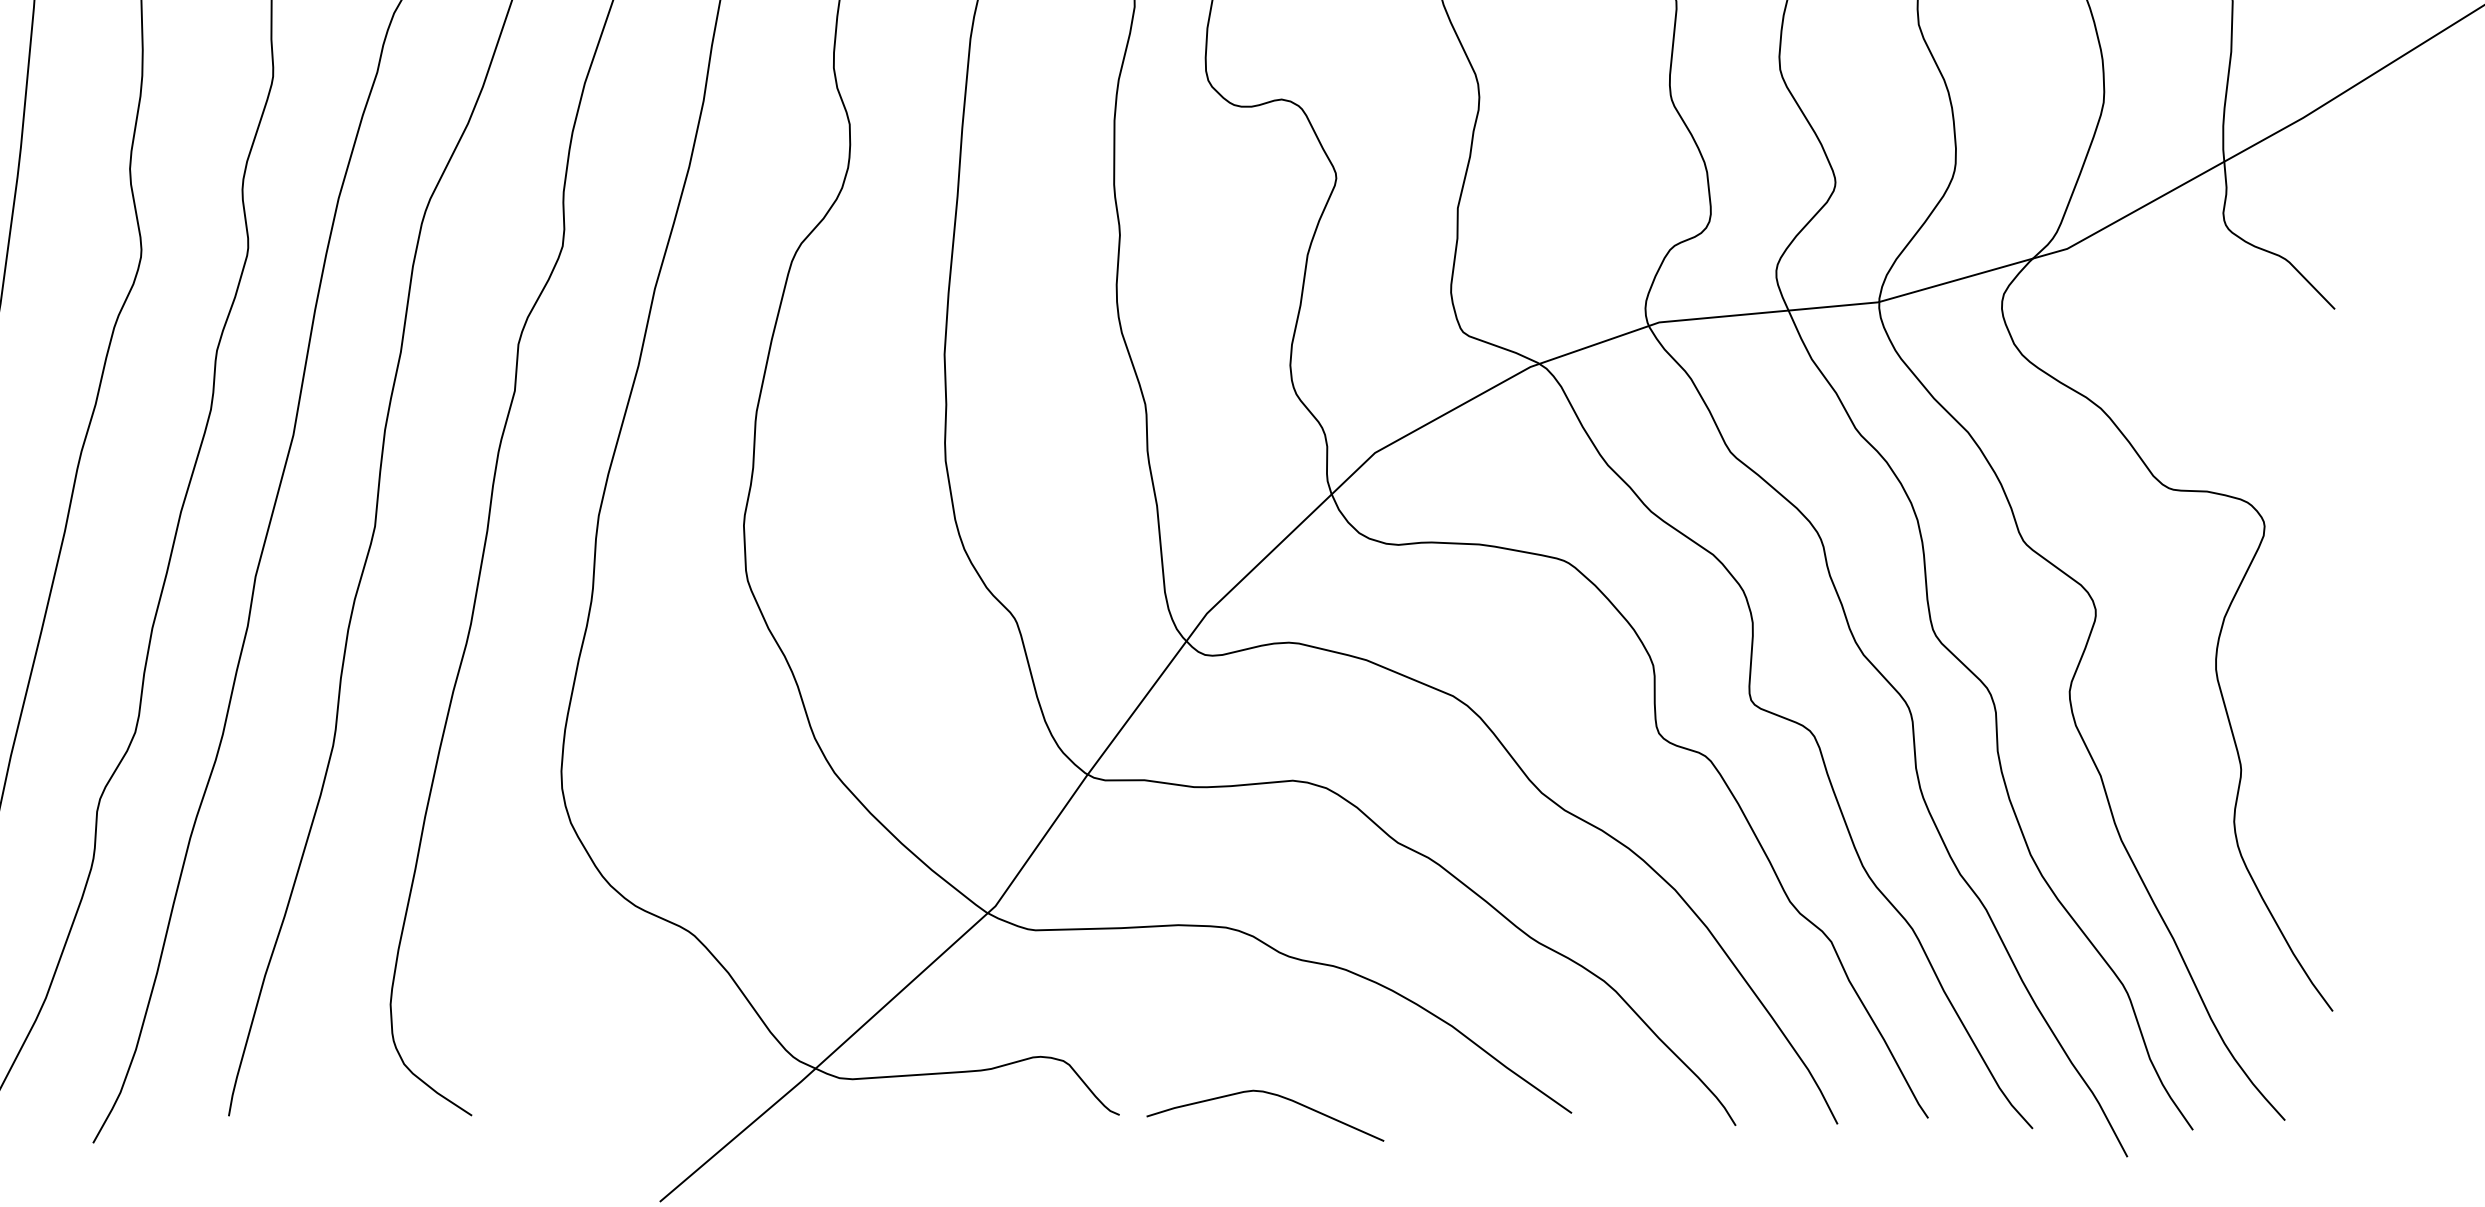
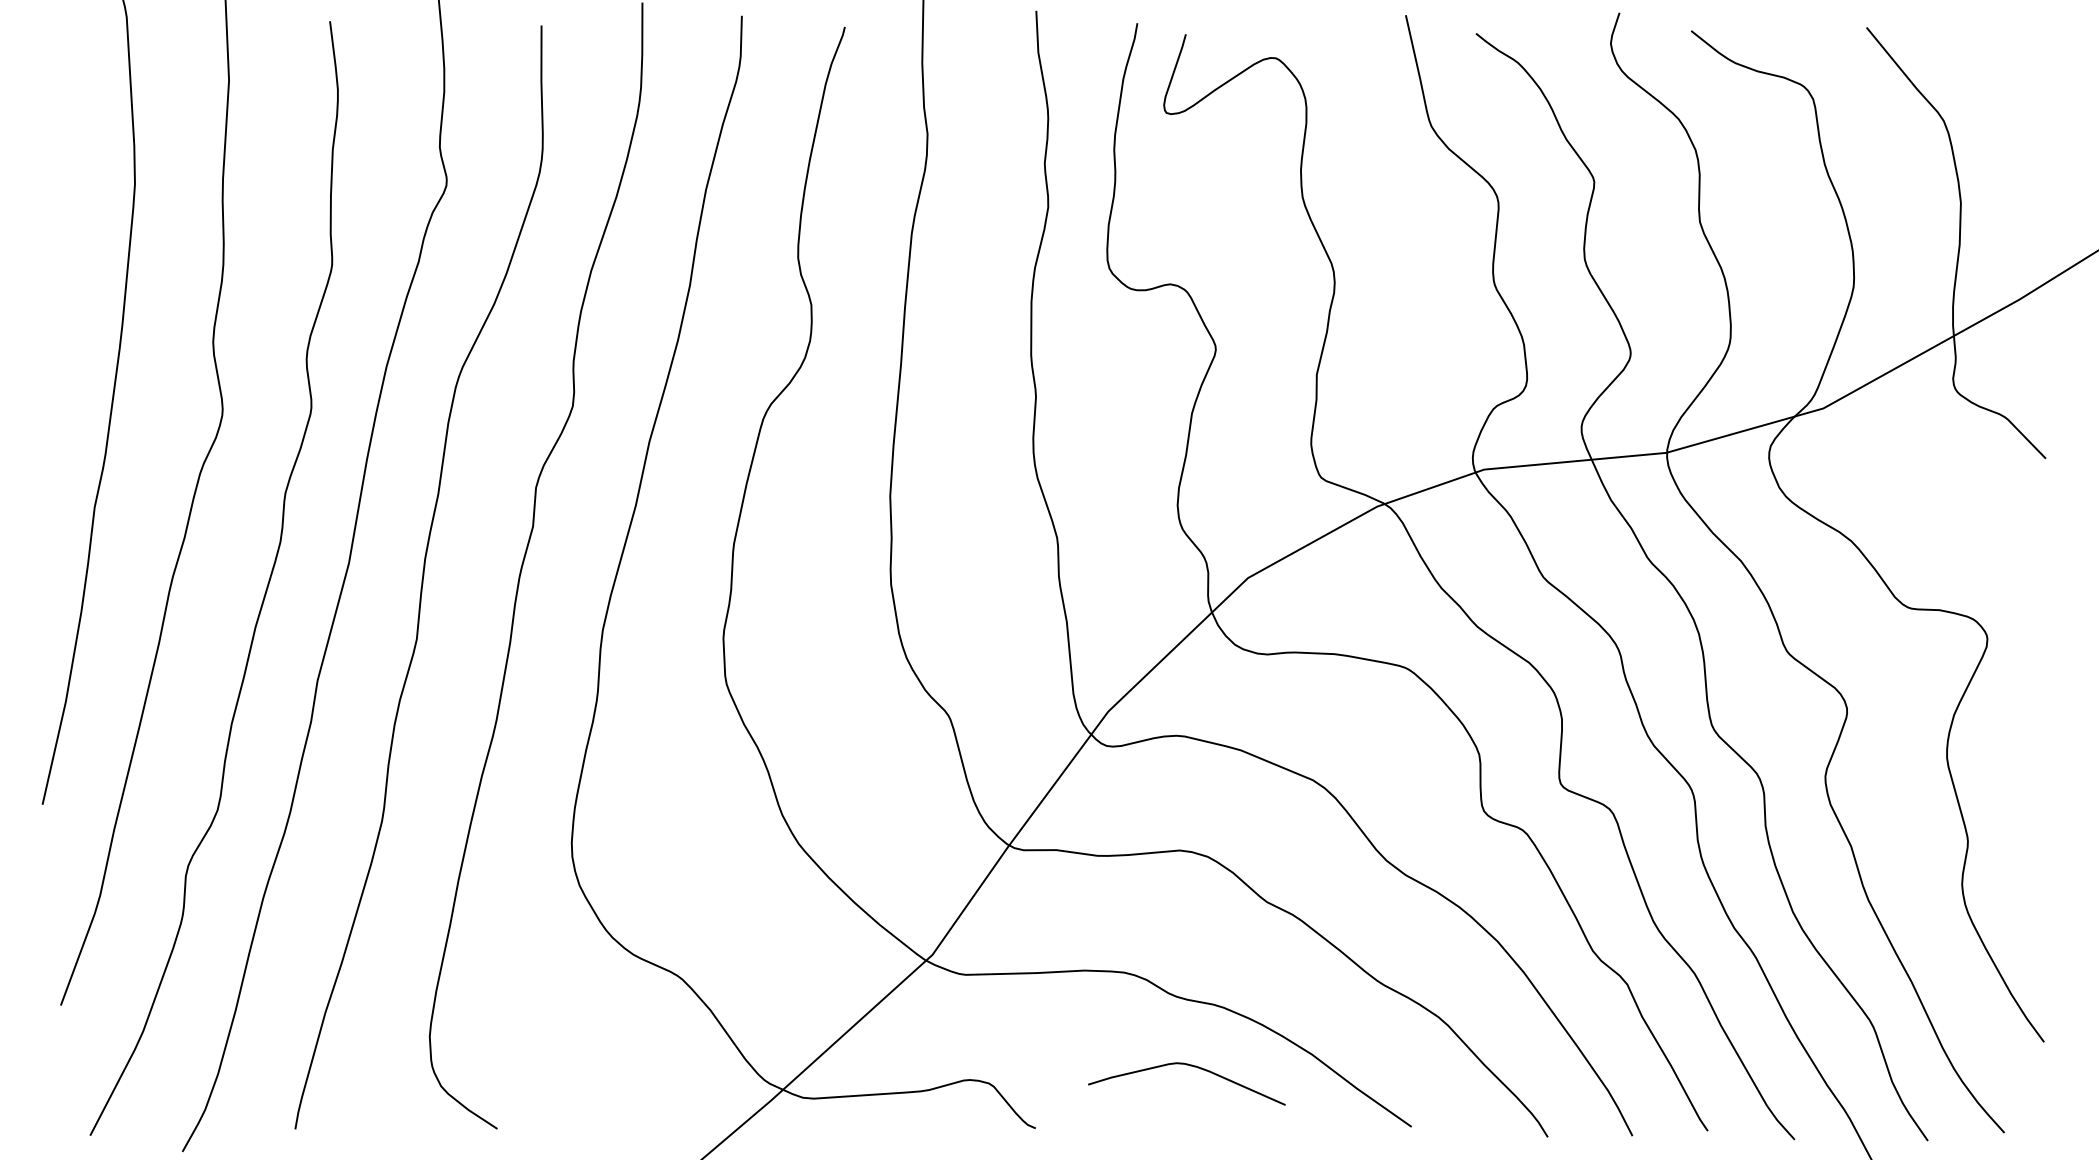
curve: (1269, 1094) -> (1190, 1066), moved

